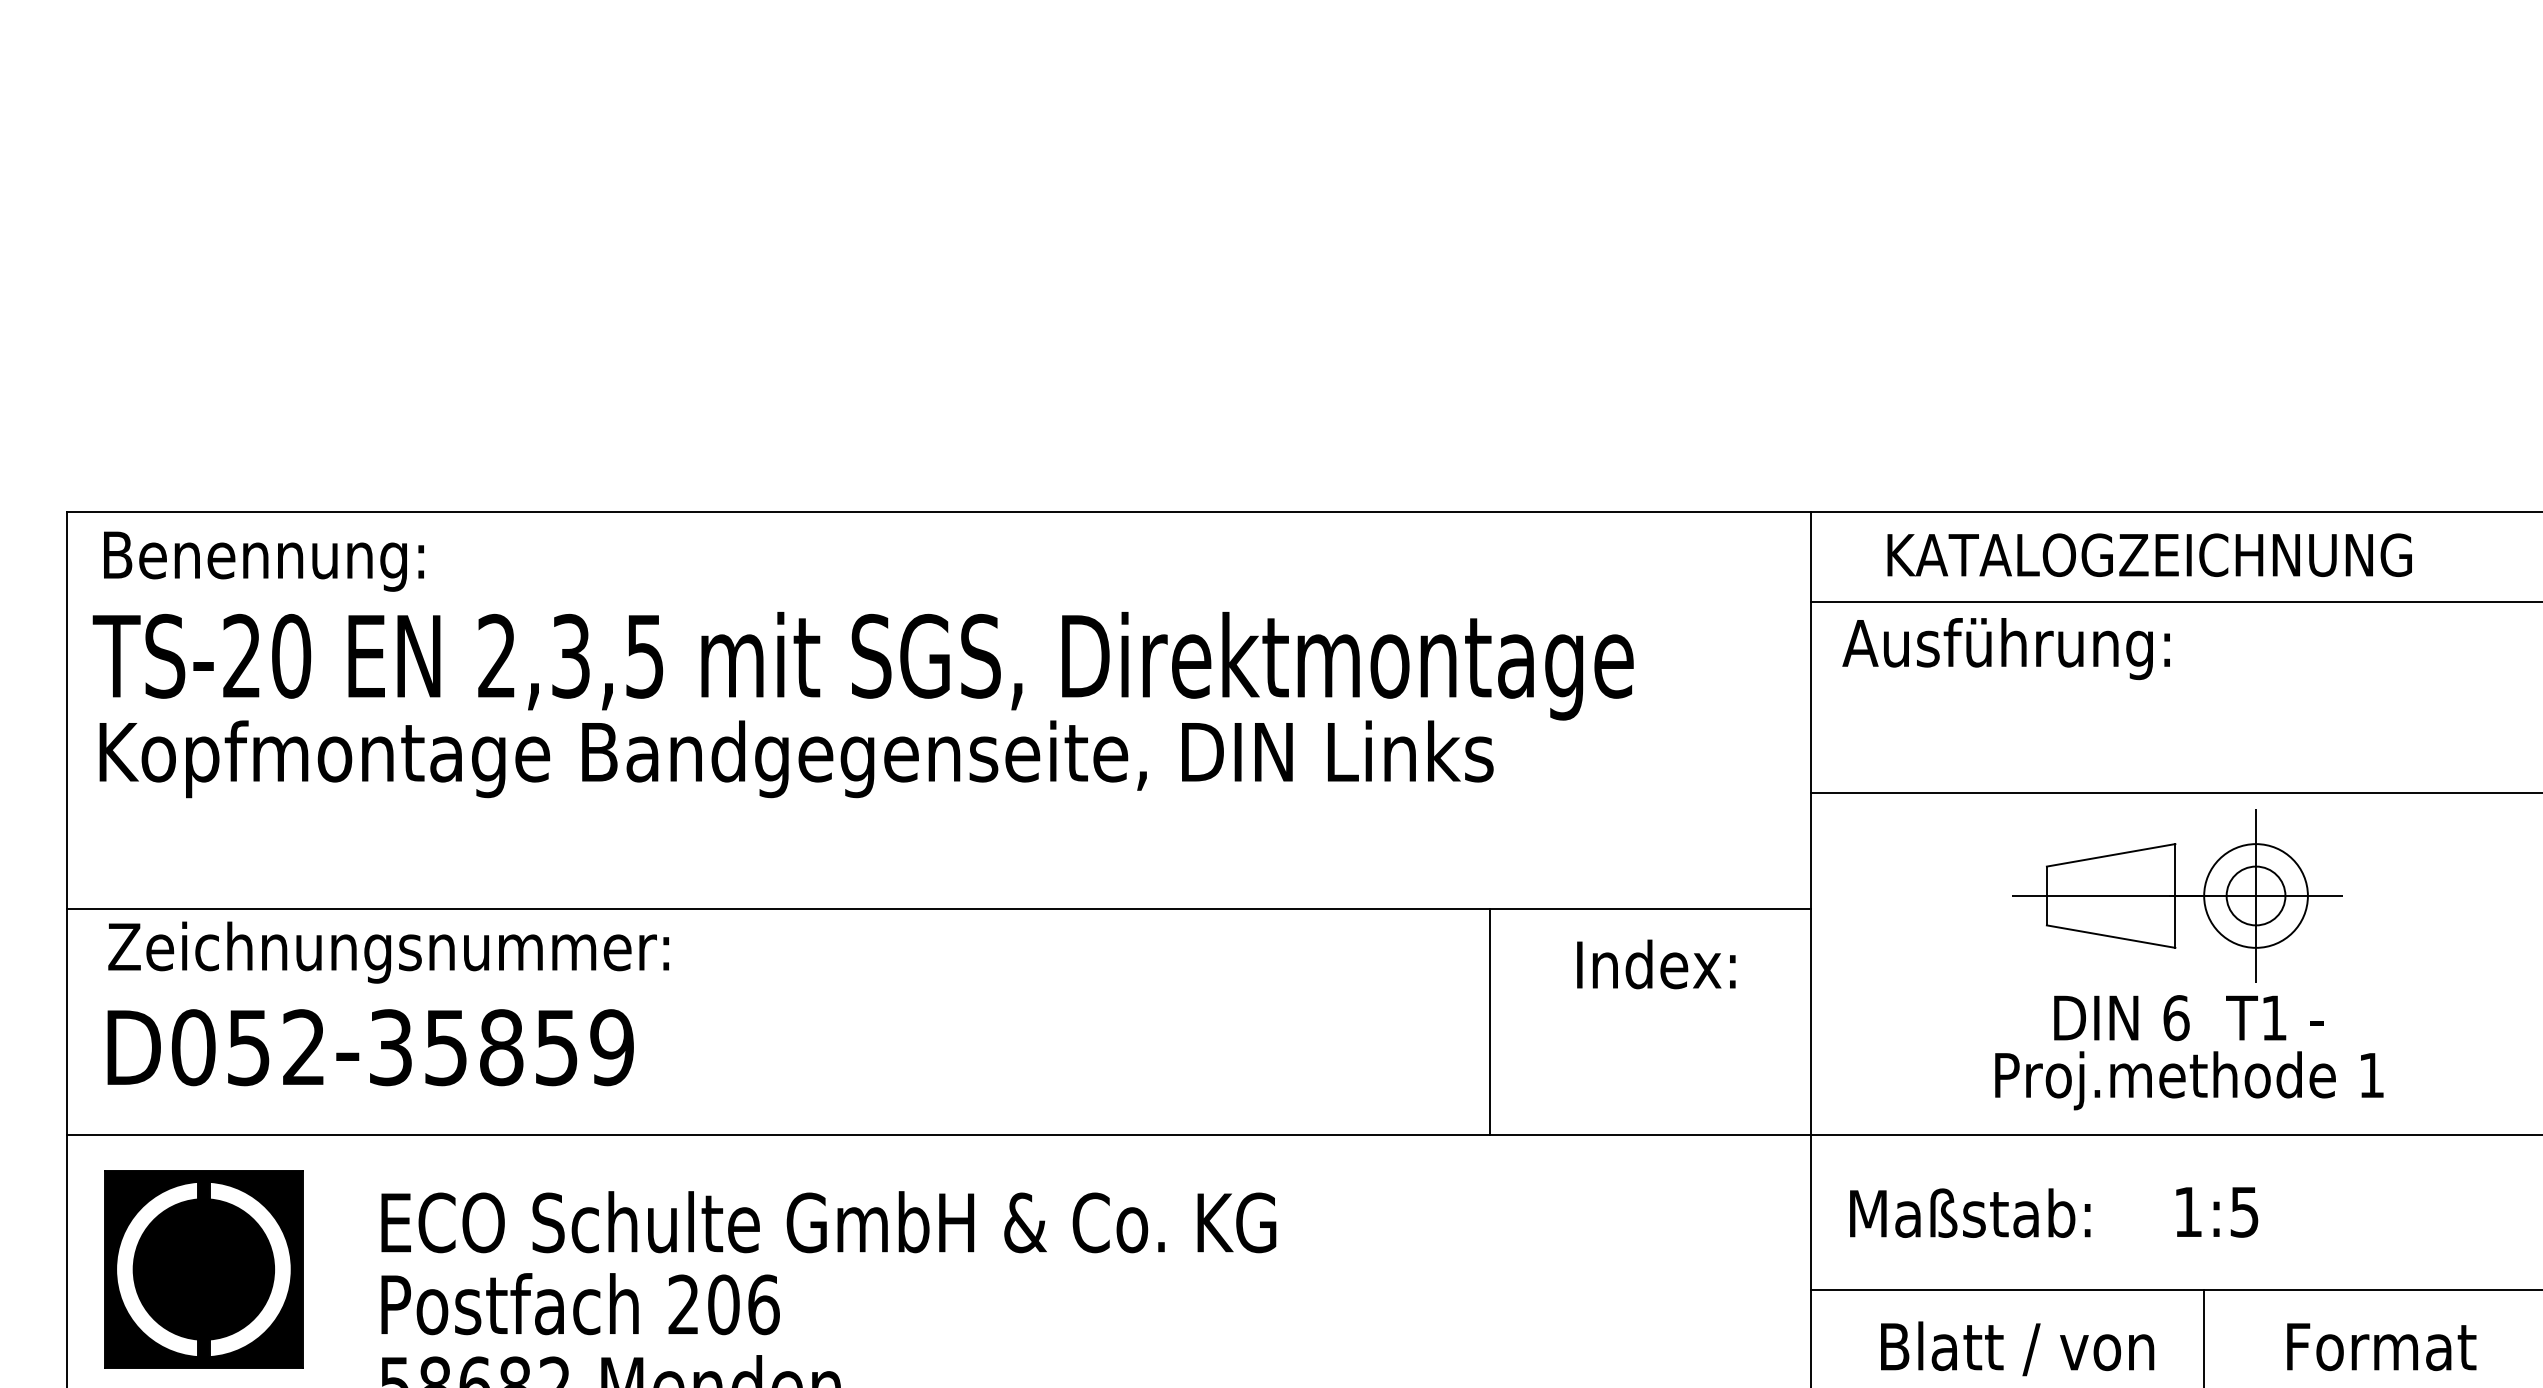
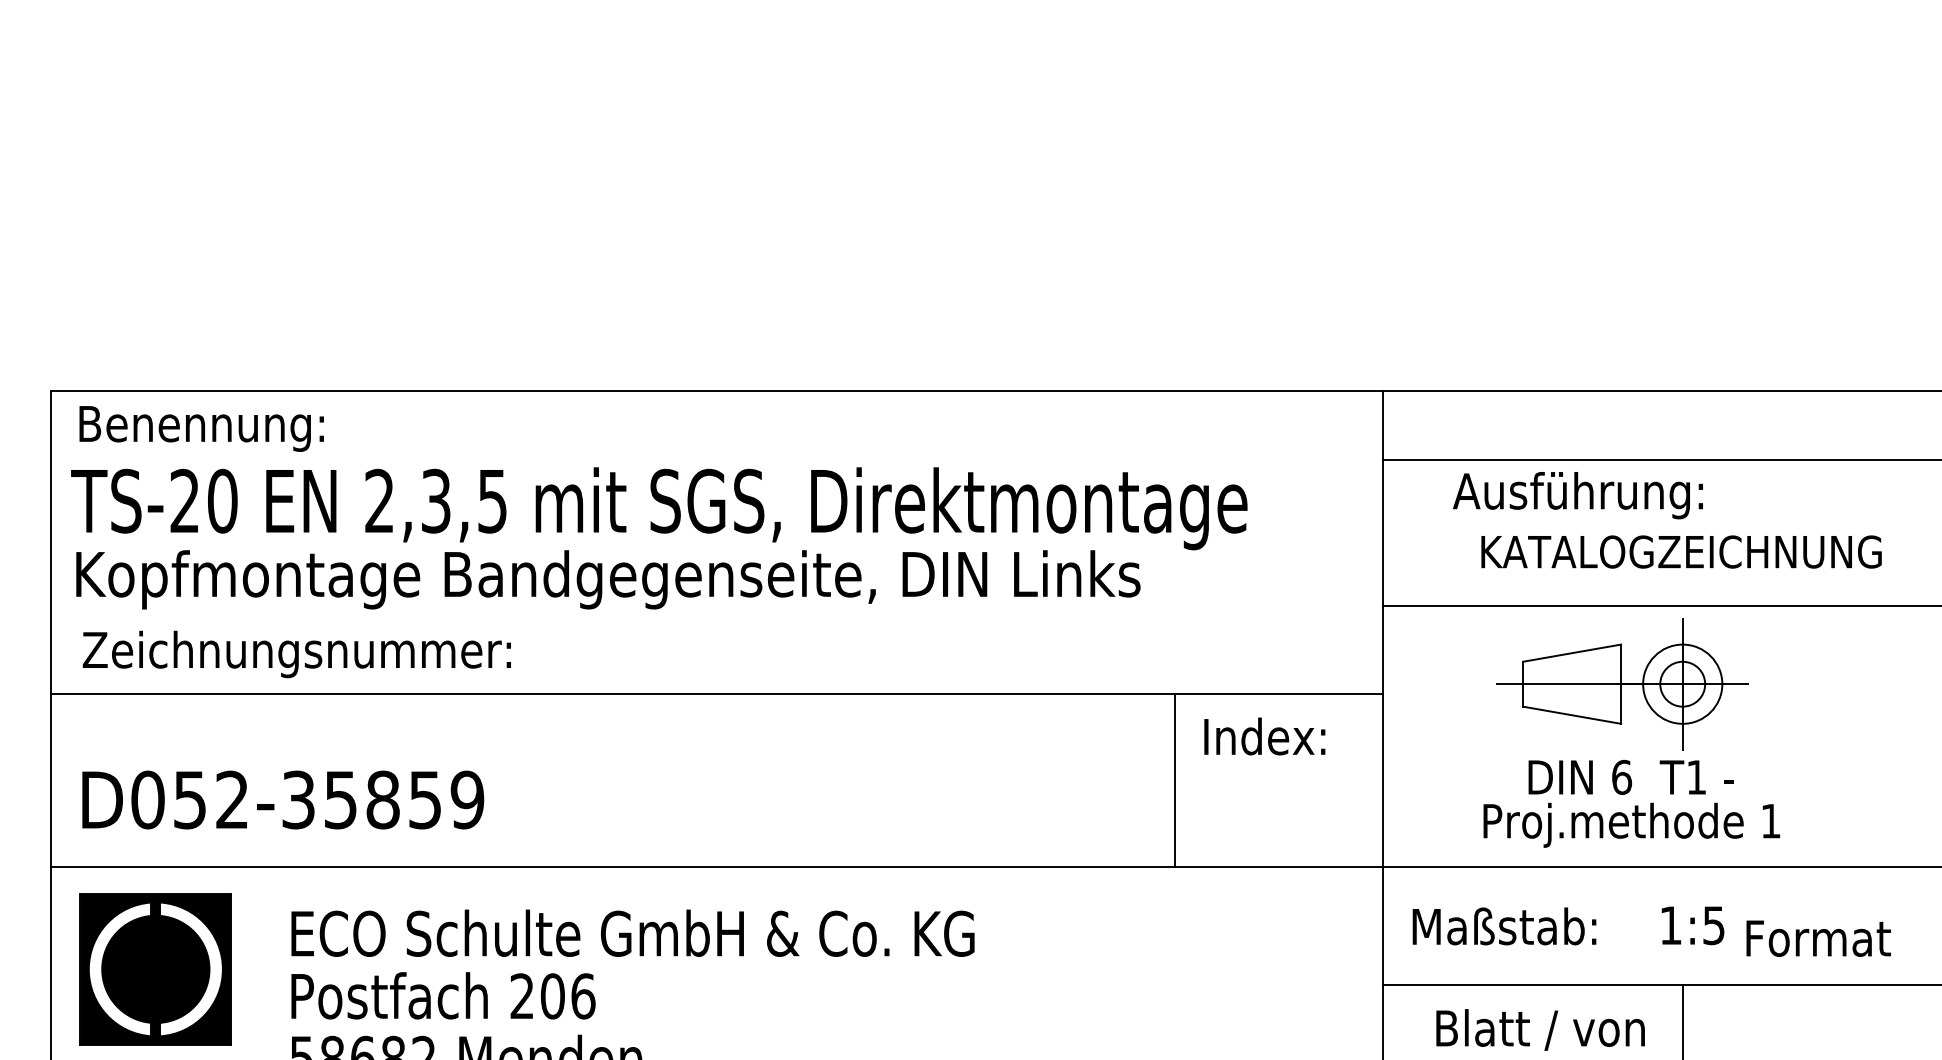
text: (2149, 554) -> (1681, 551), moved
text: (2005, 648) -> (1577, 495), moved
part: (2177, 947) -> (1622, 723), moved
text: (388, 952) -> (296, 654), moved
line: (1490, 1020) -> (1175, 779), moved
text: (2381, 1346) -> (1818, 938), moved

